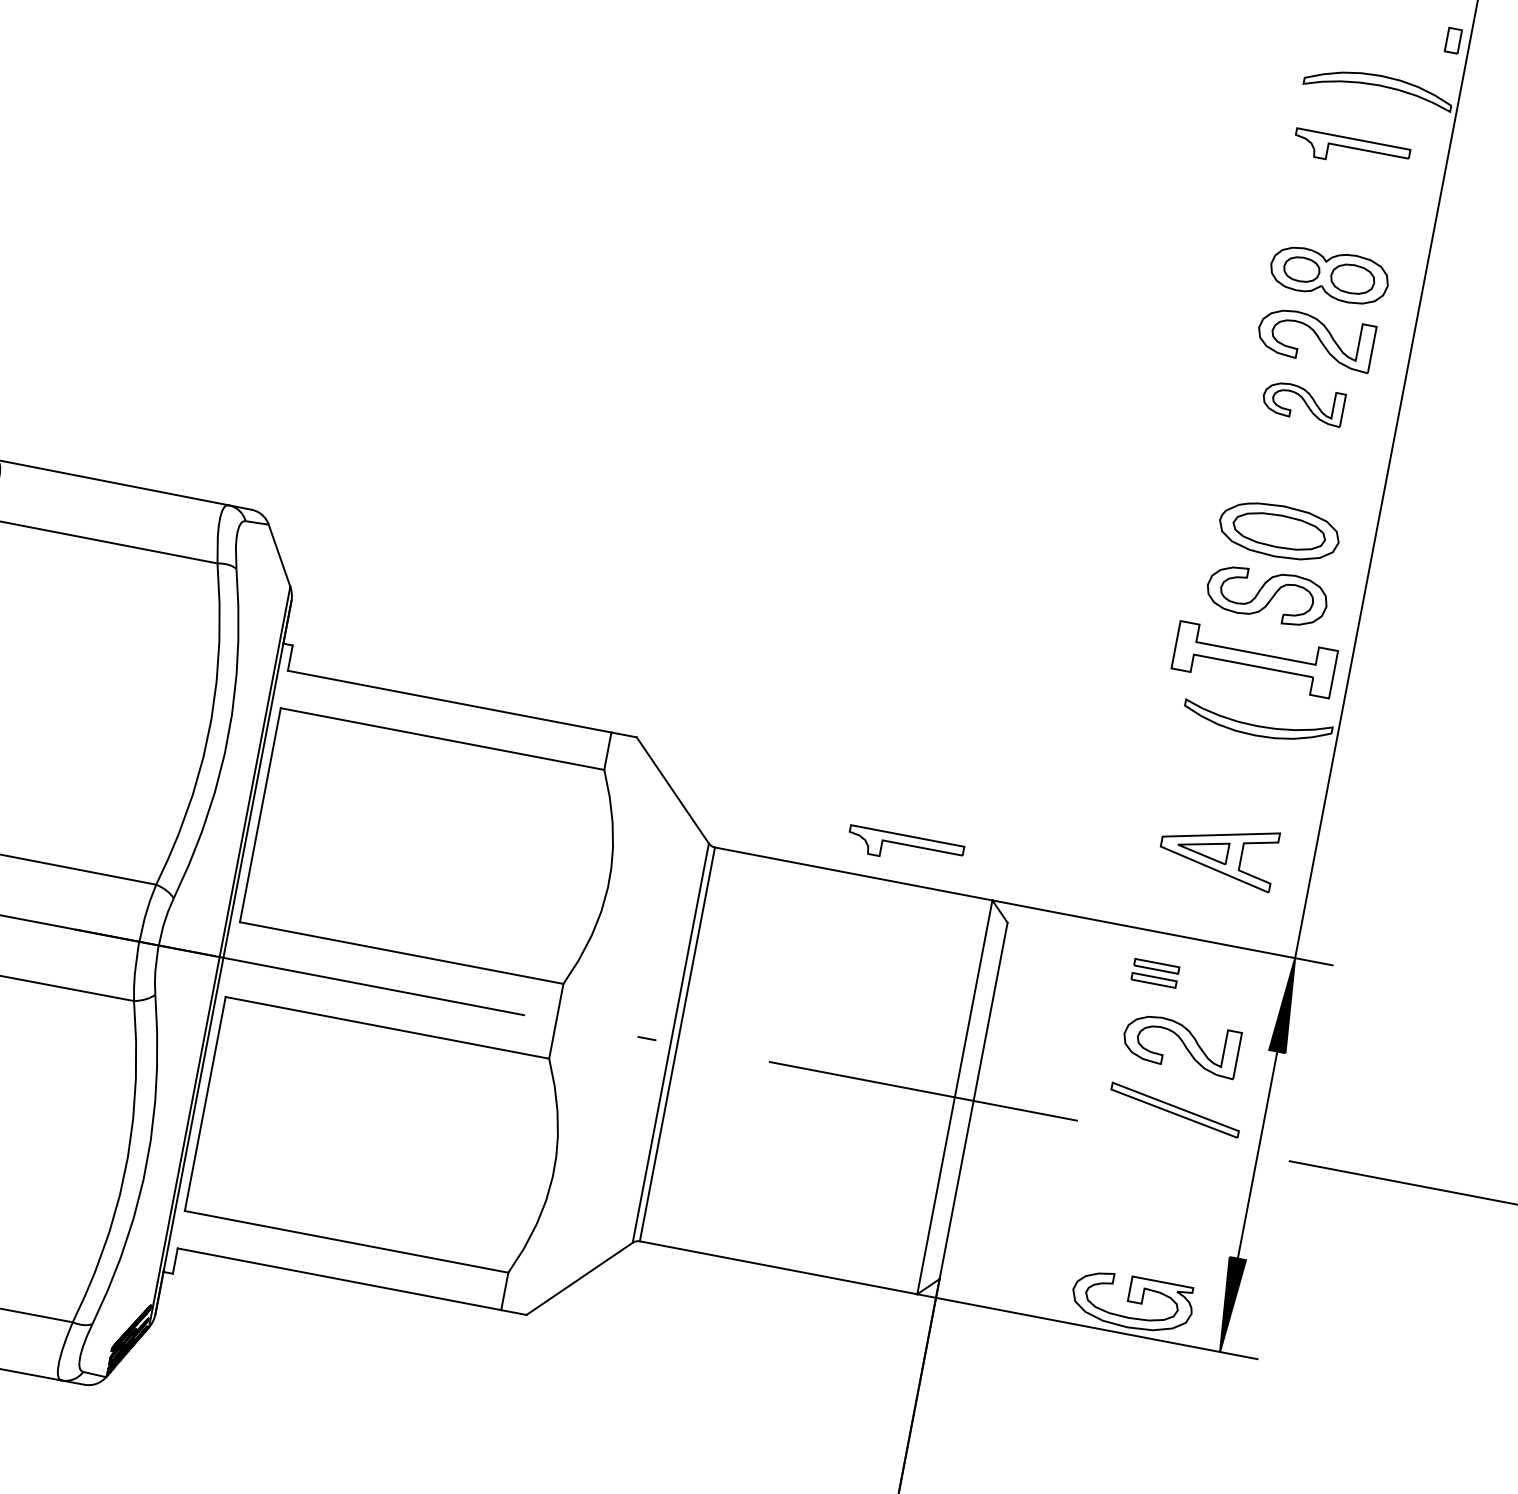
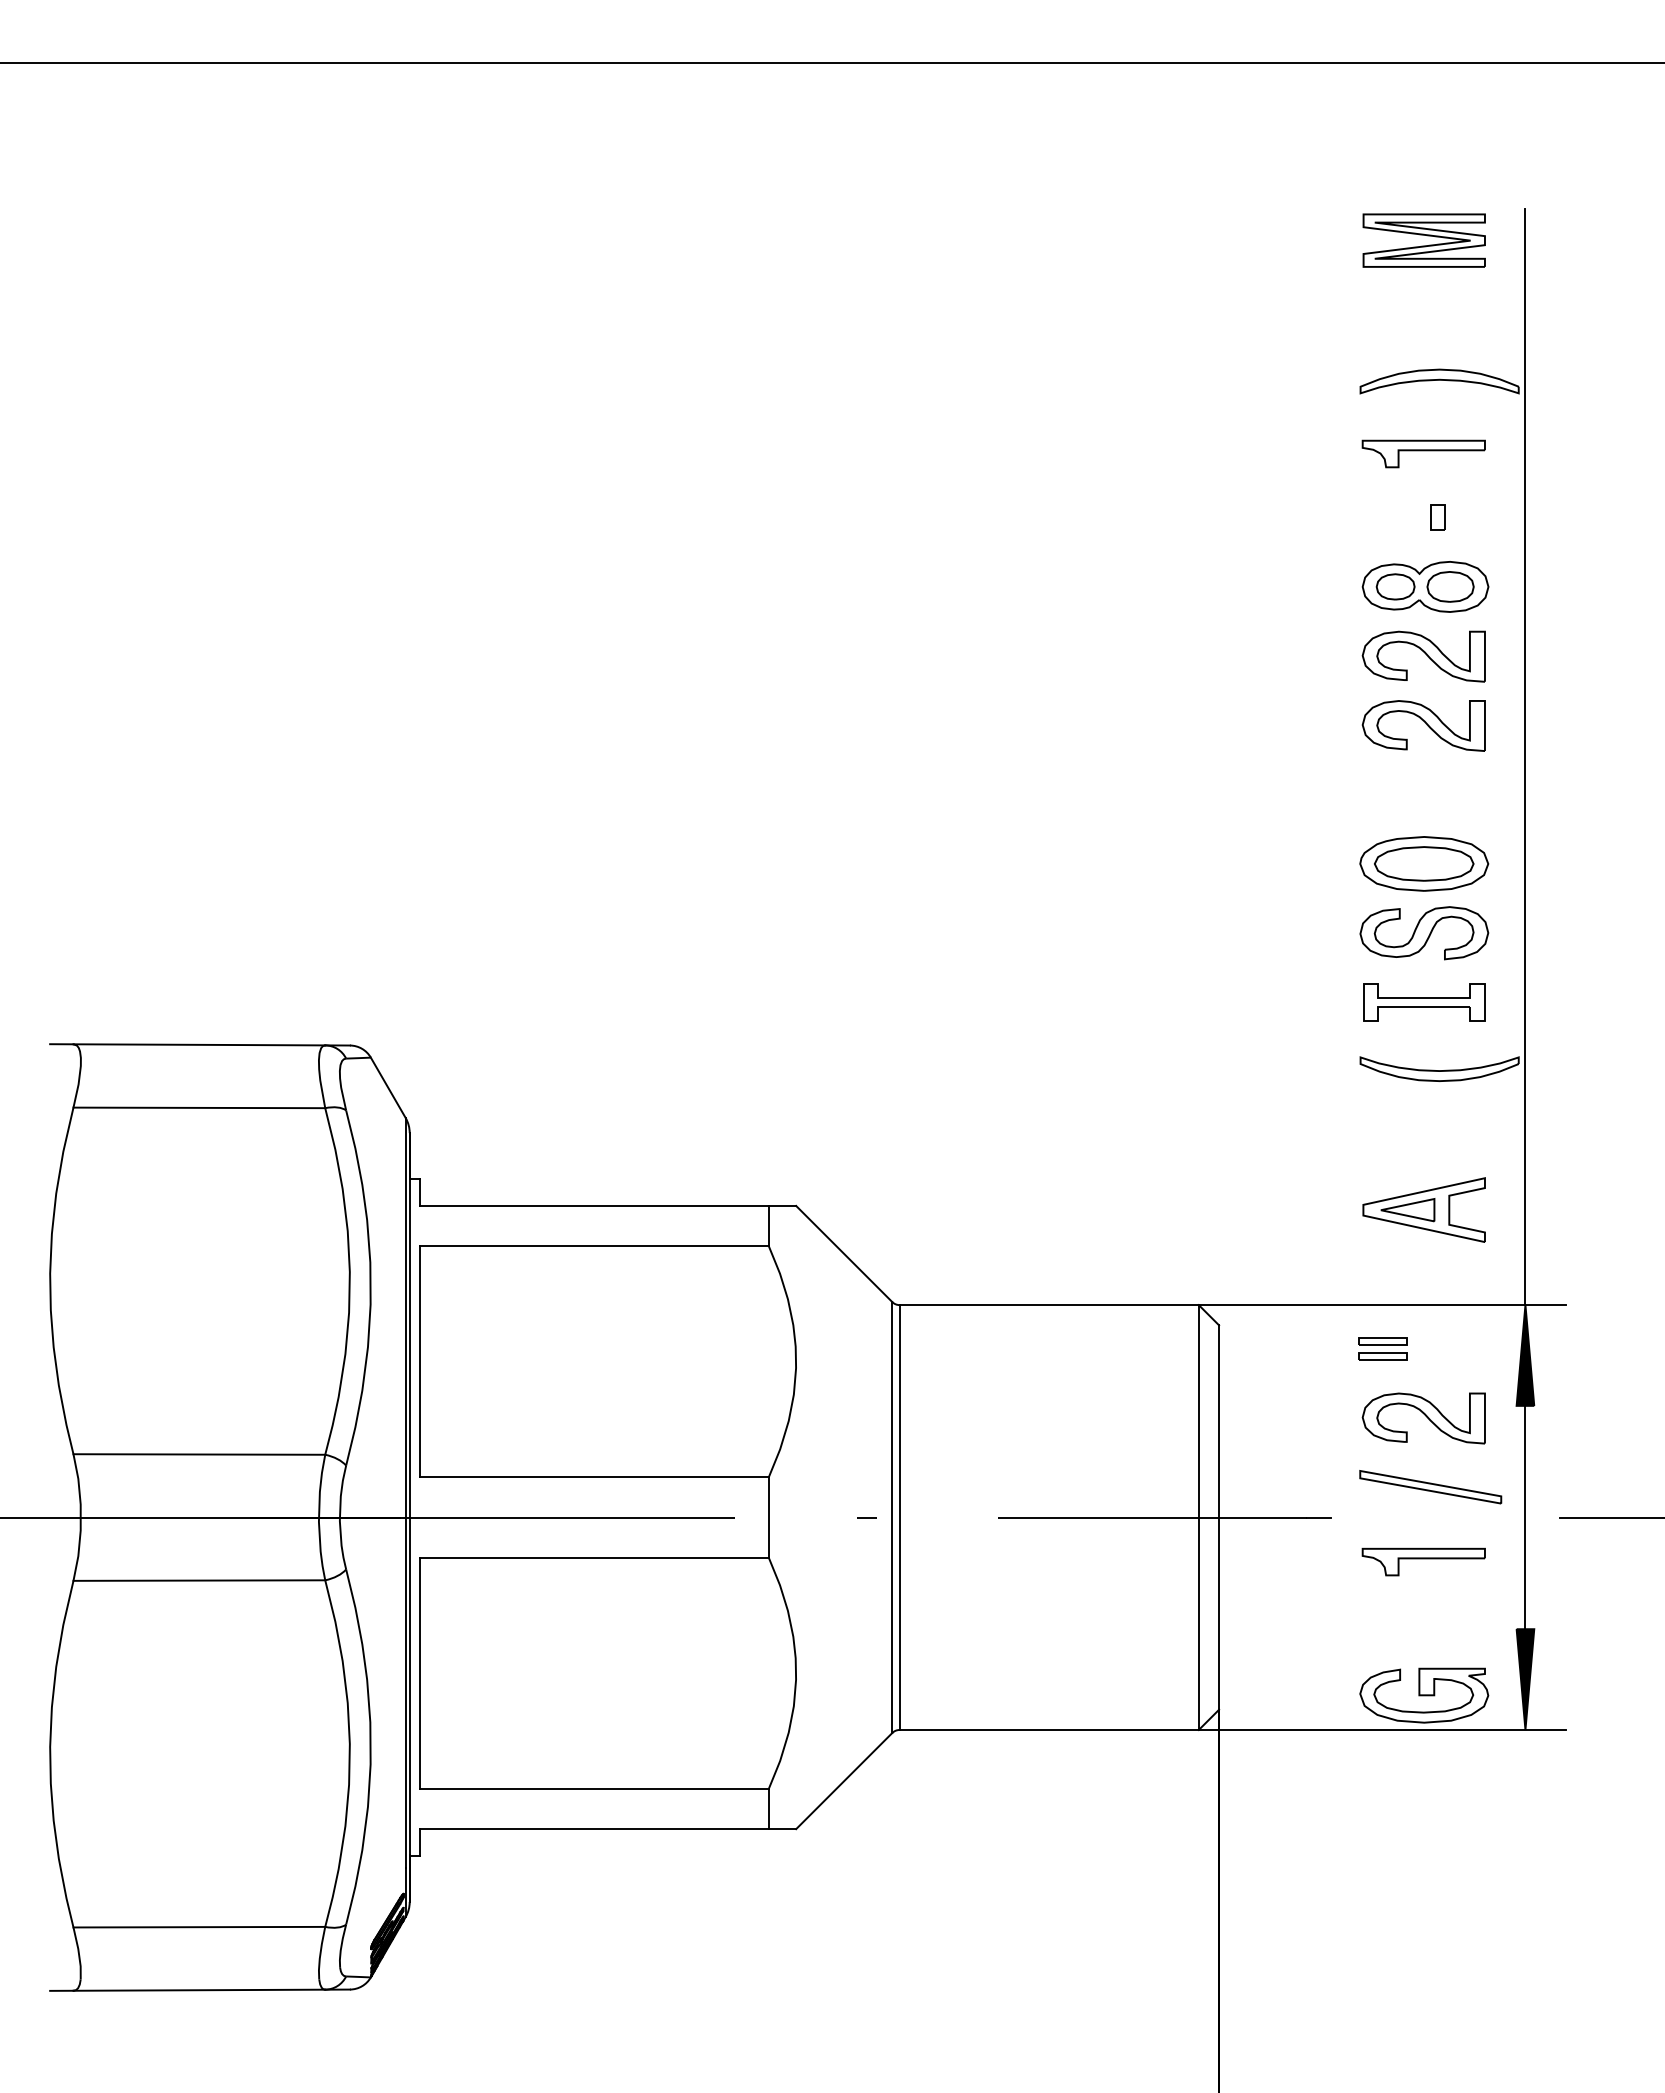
part: (1452, 40) -> (1437, 517), moved
part: (1303, 402) -> (1423, 725), size x1.43
part: (1255, 659) -> (1424, 1002), size x0.71
part: (905, 847) -> (1423, 1561), moved

